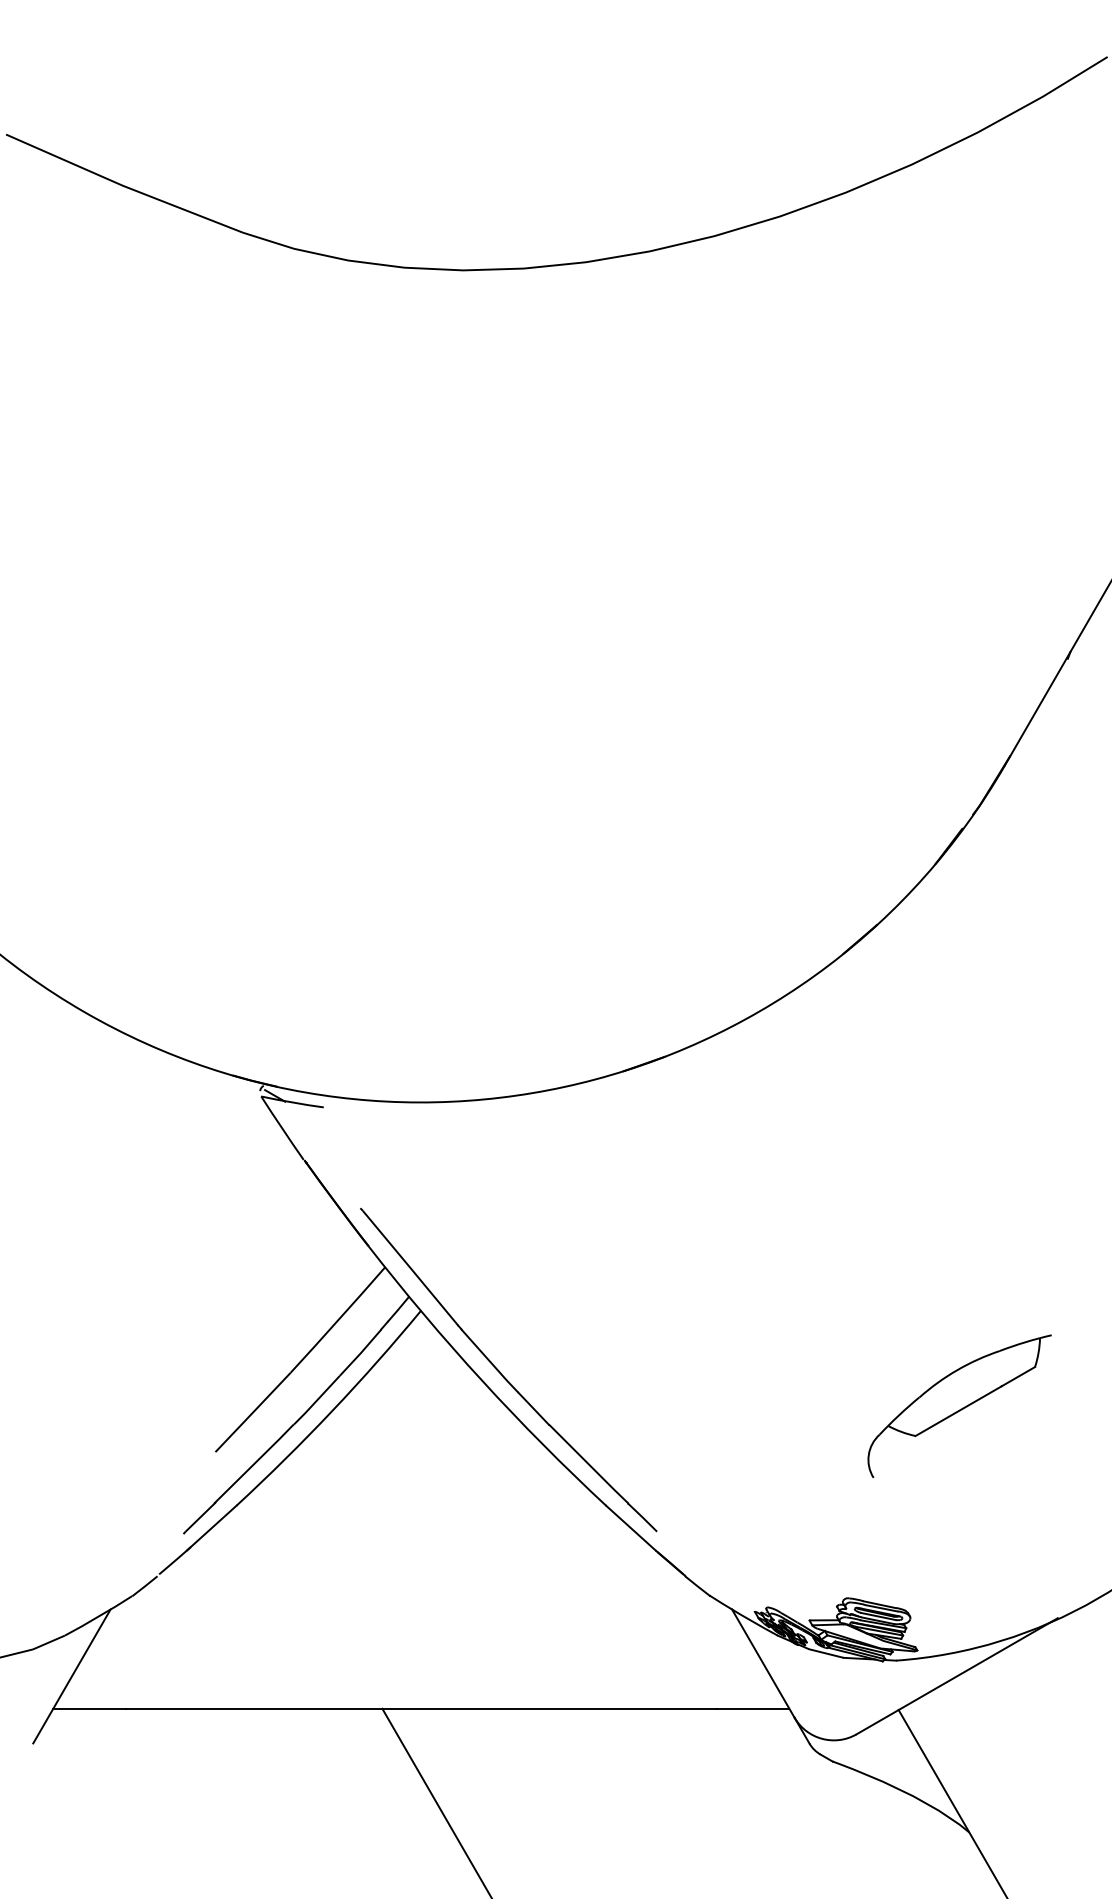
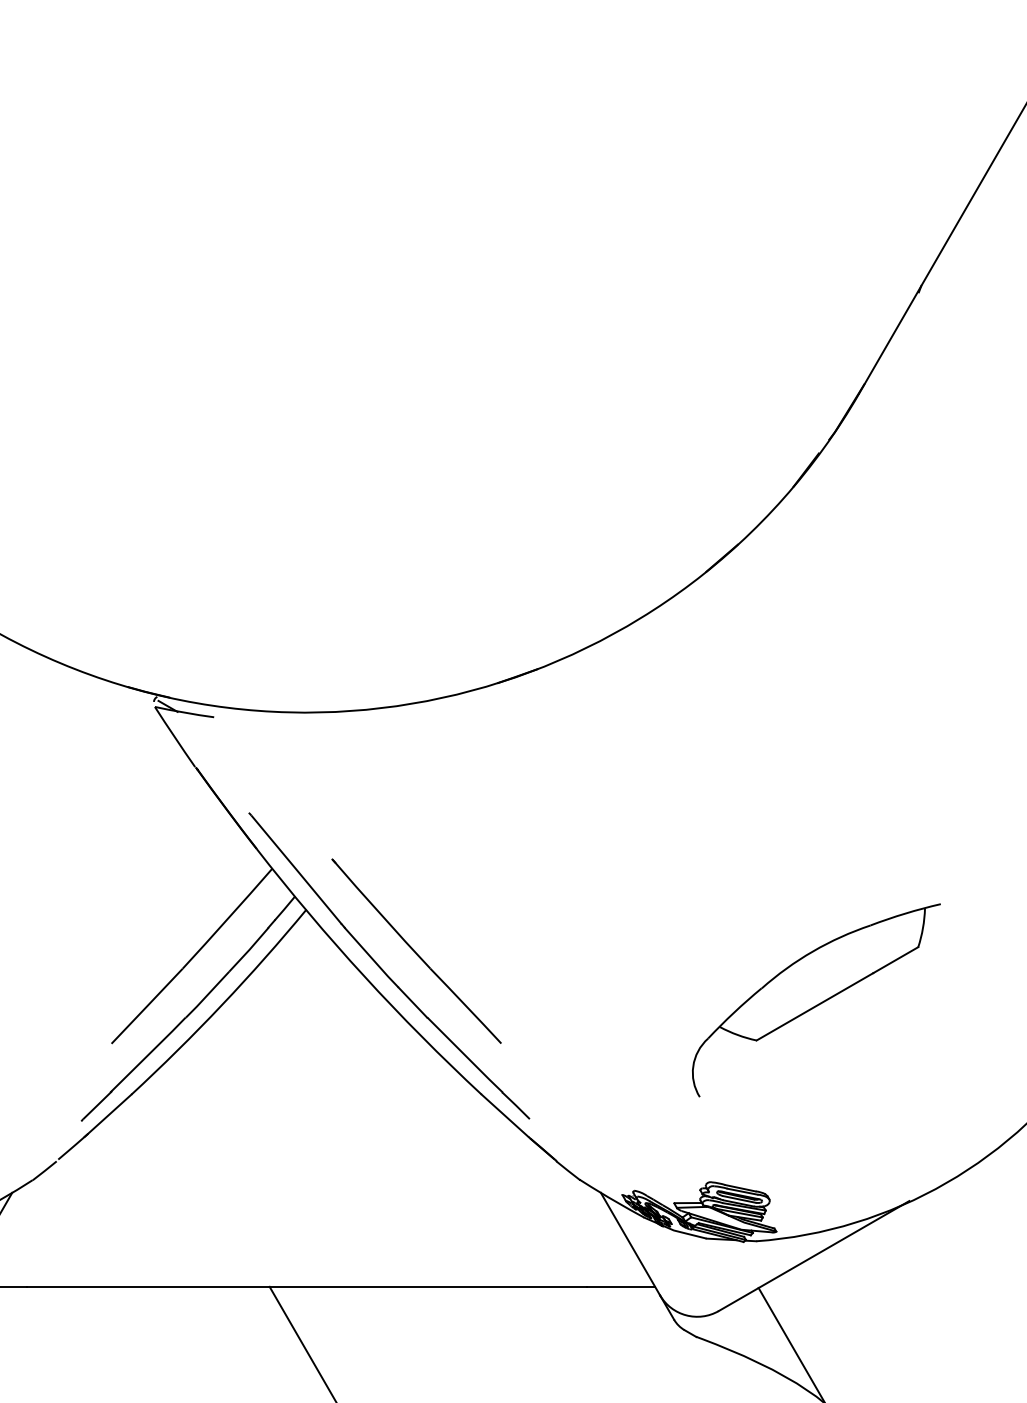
part: (537, 1354) -> (416, 951), added
part: (959, 1406) -> (816, 1000), size x1.43

